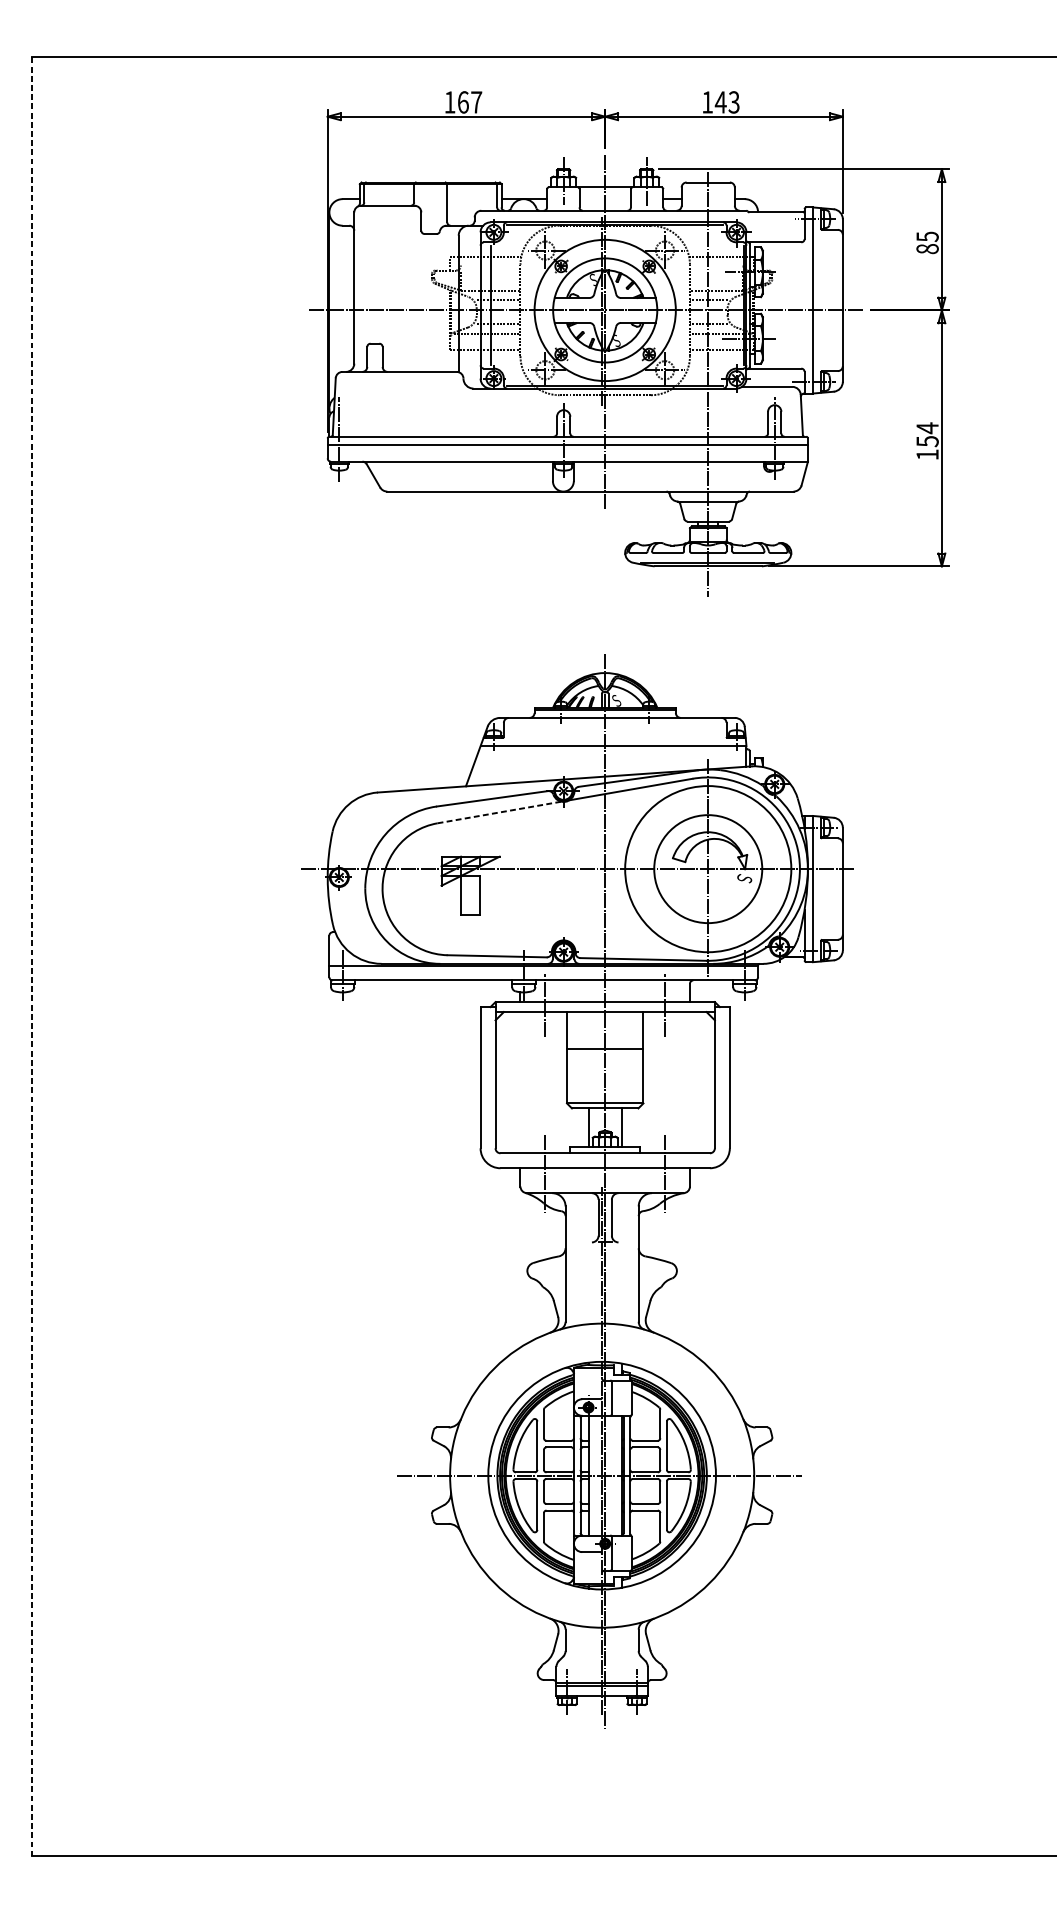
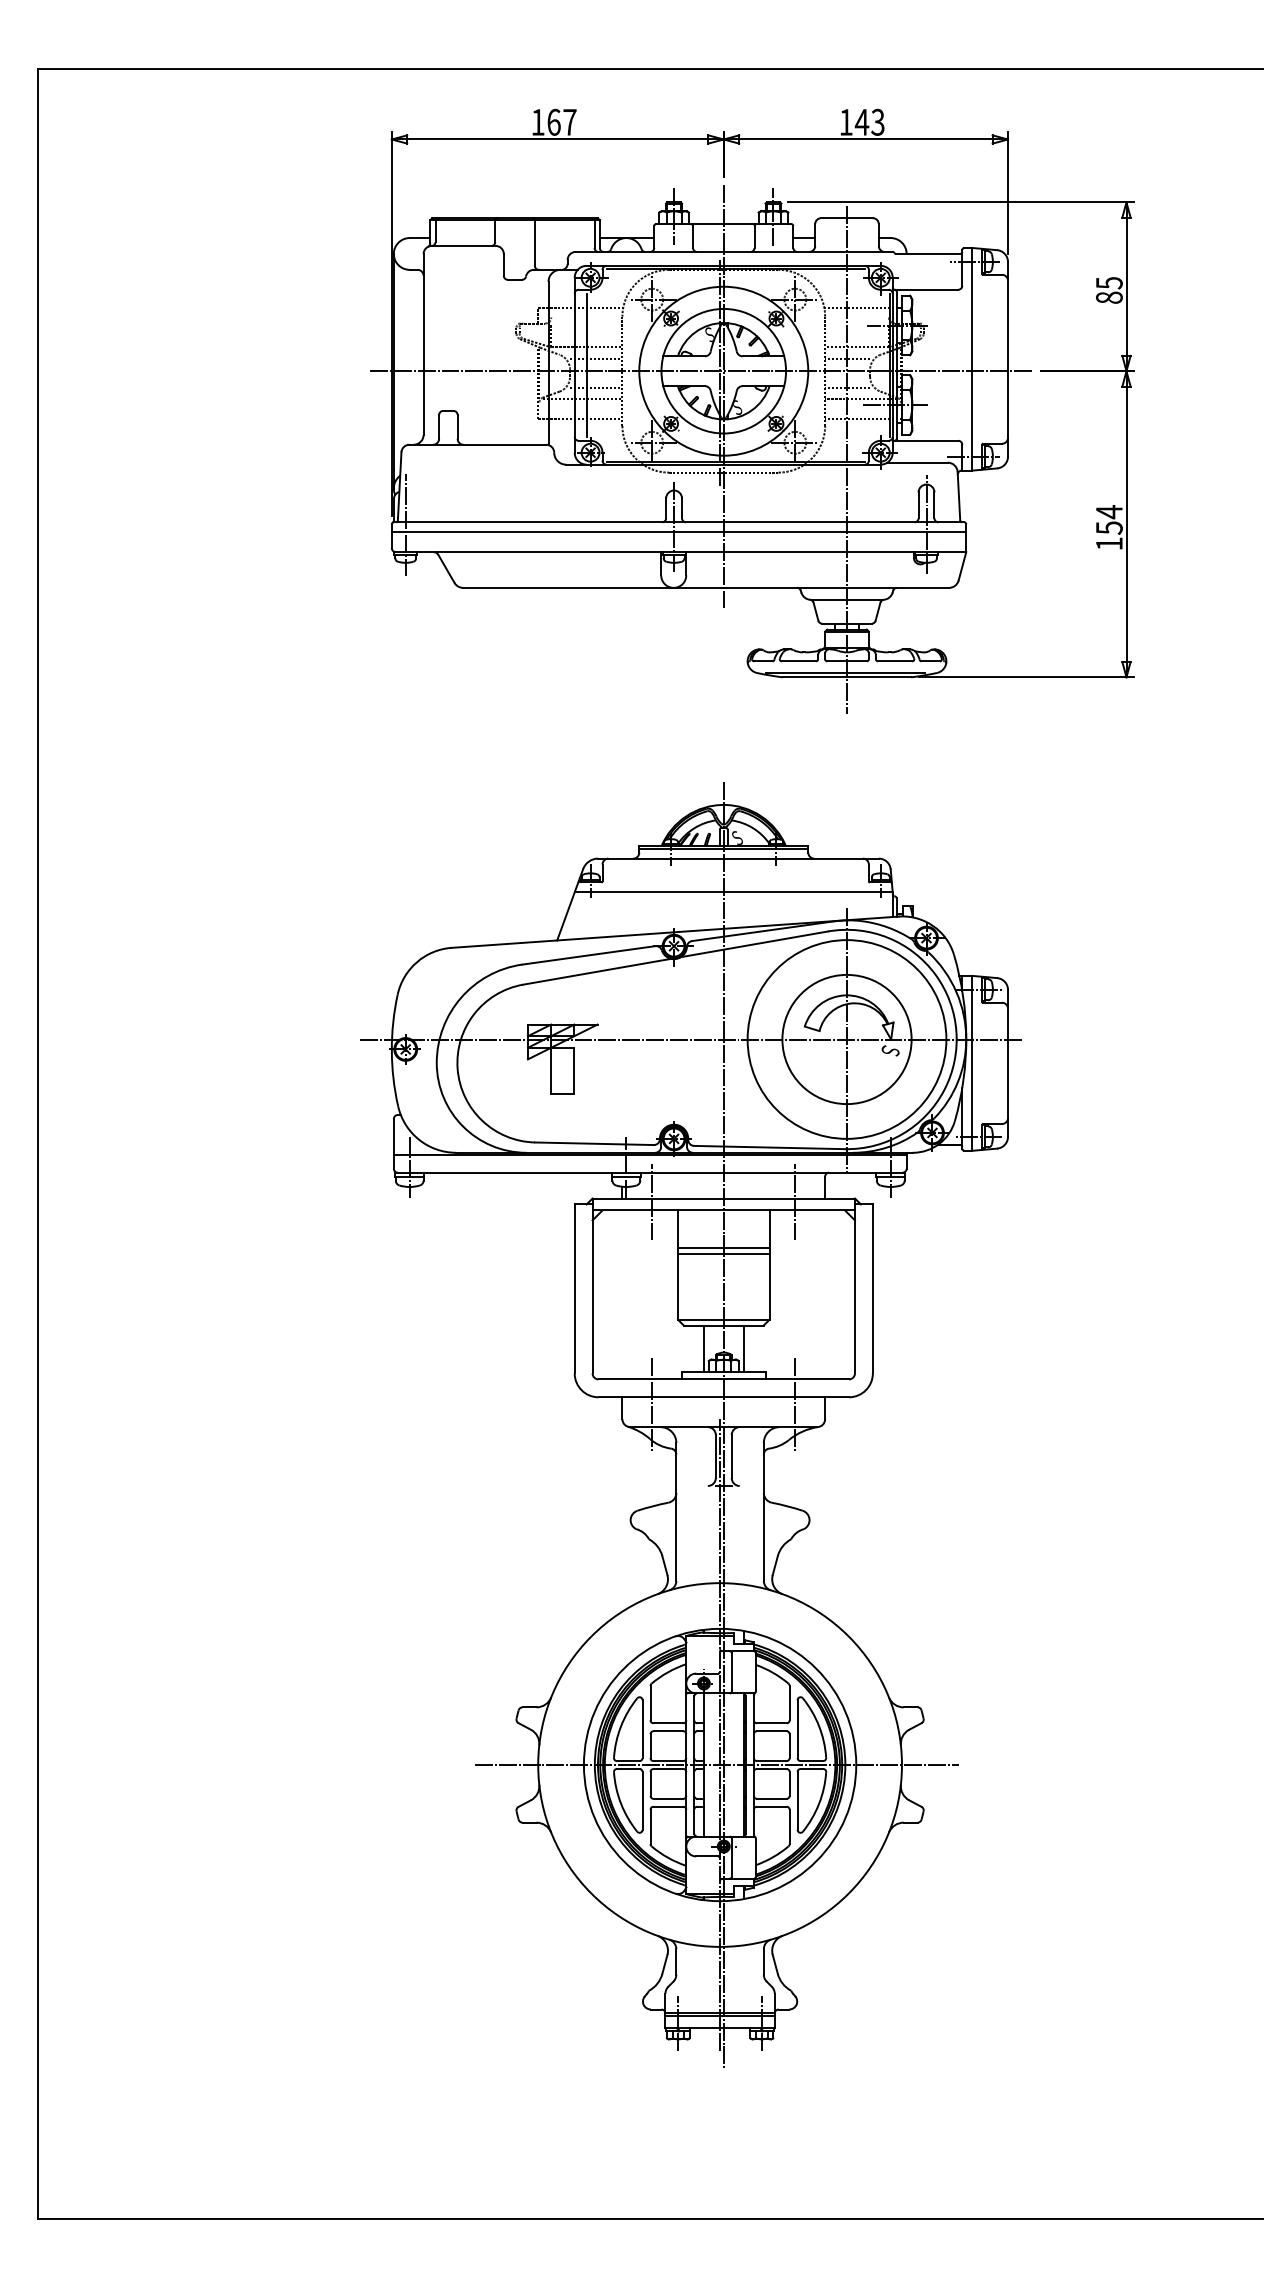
line: (499, 812) -> (597, 971), dashed -> solid
line: (31, 956) -> (37, 1144), dashed -> solid
line: (604, 1043) -> (723, 1248), added

